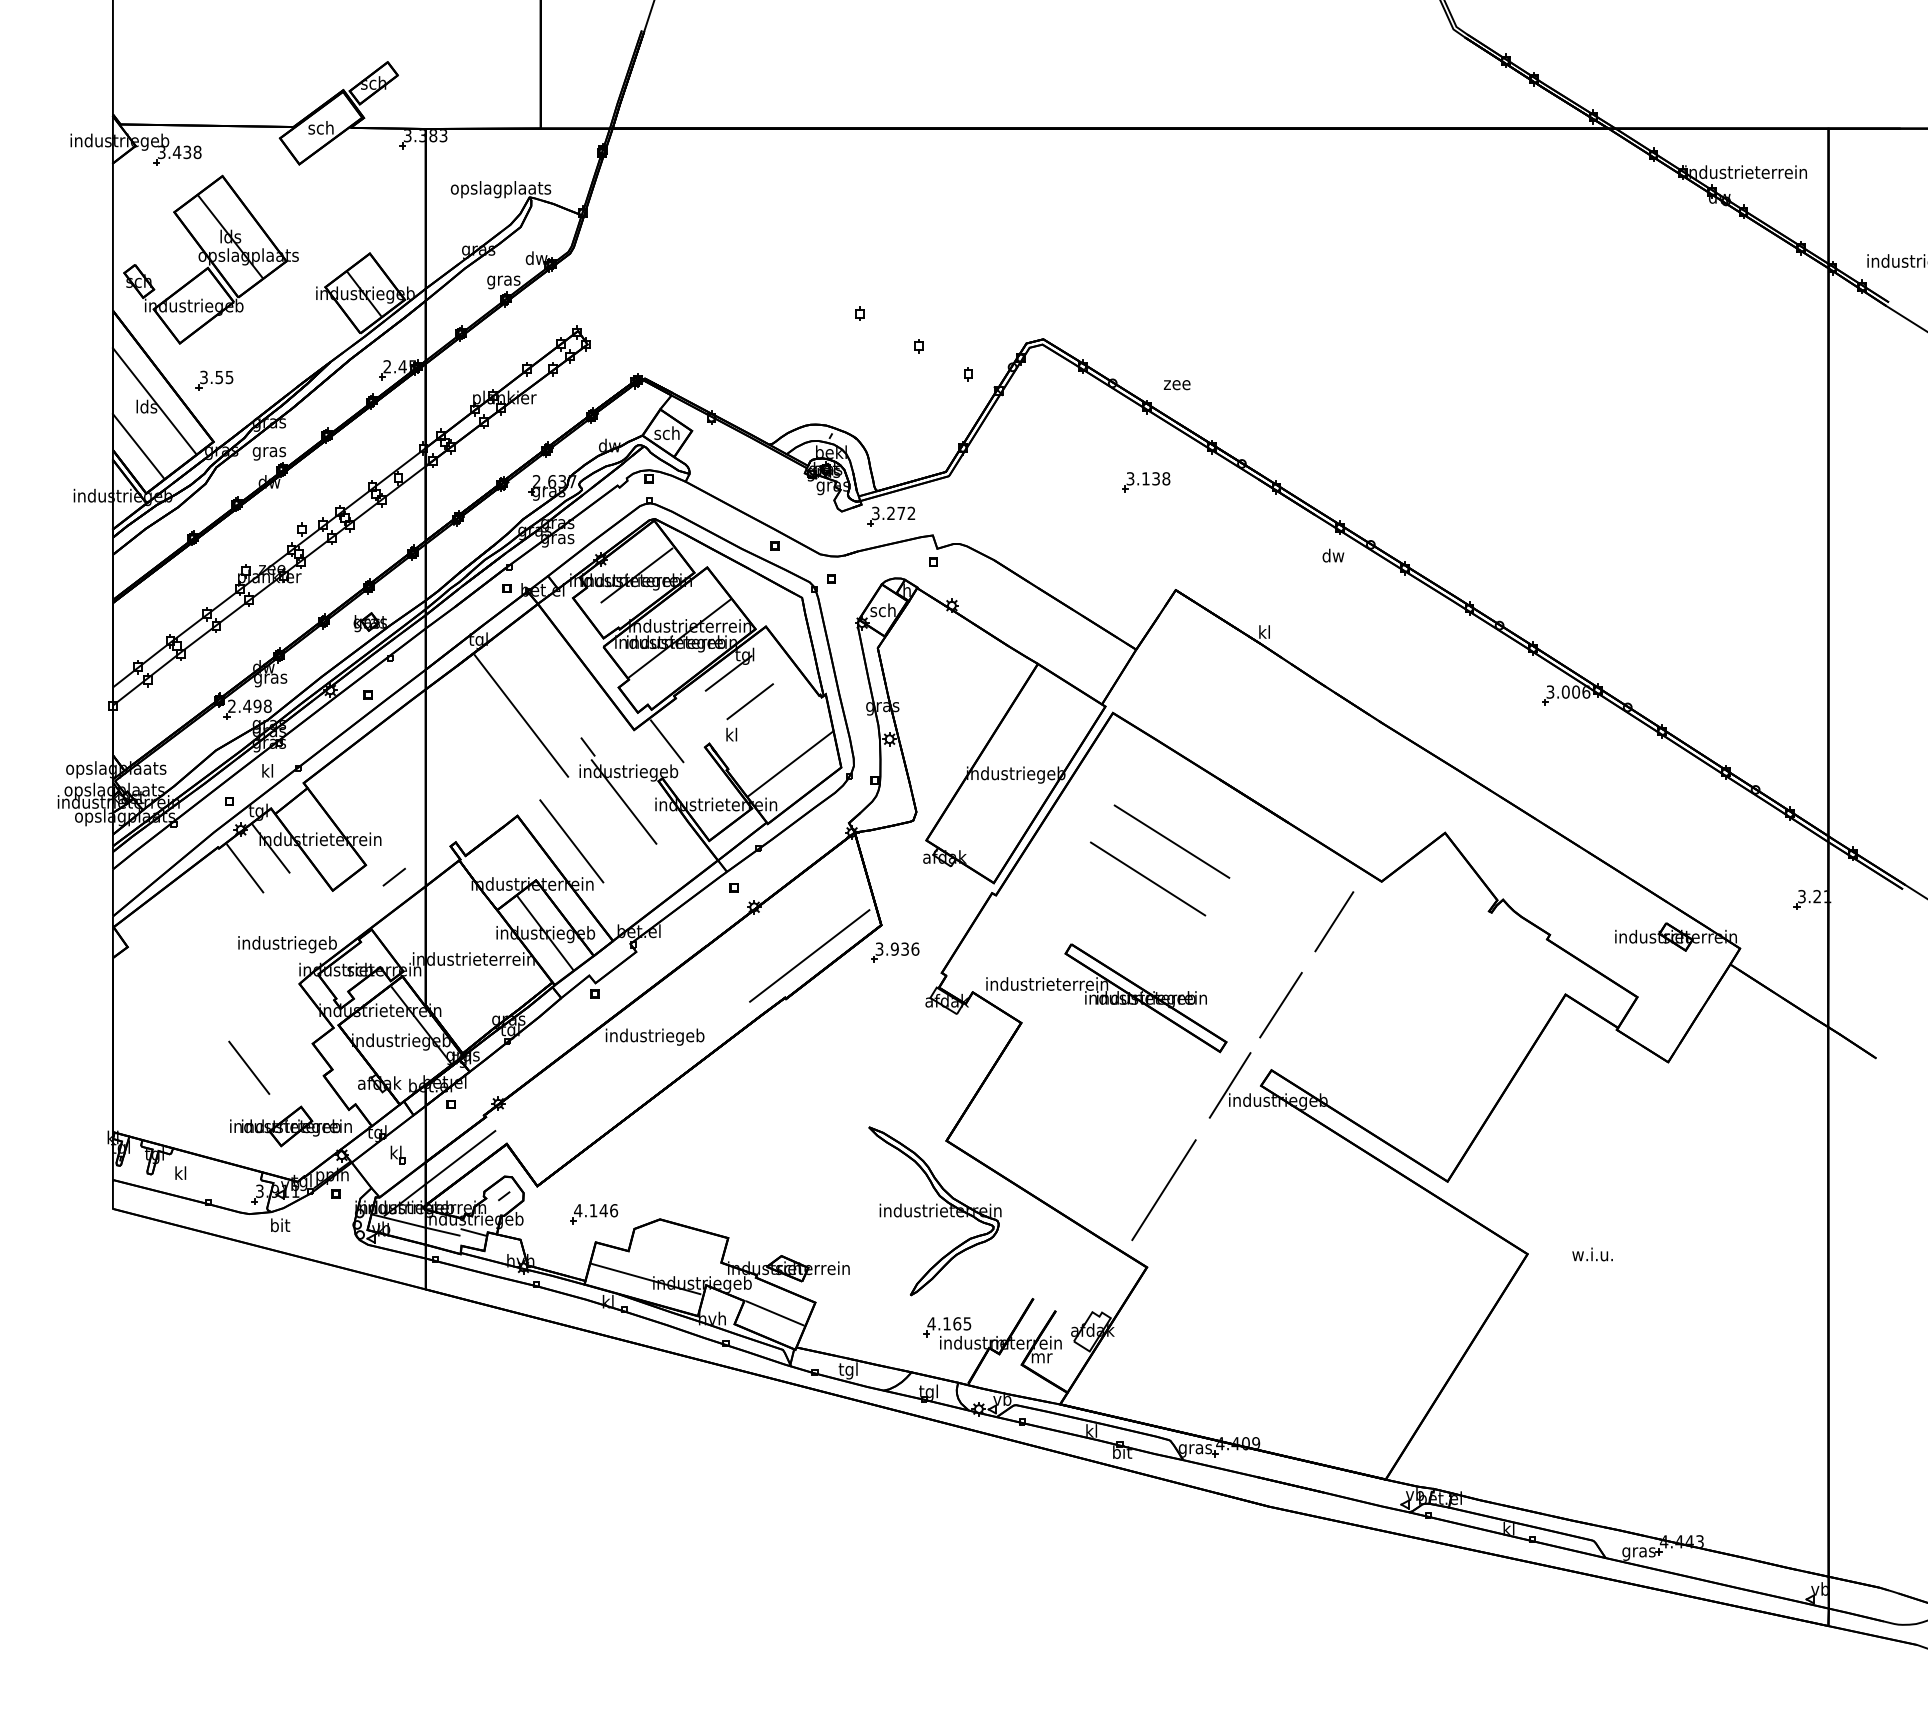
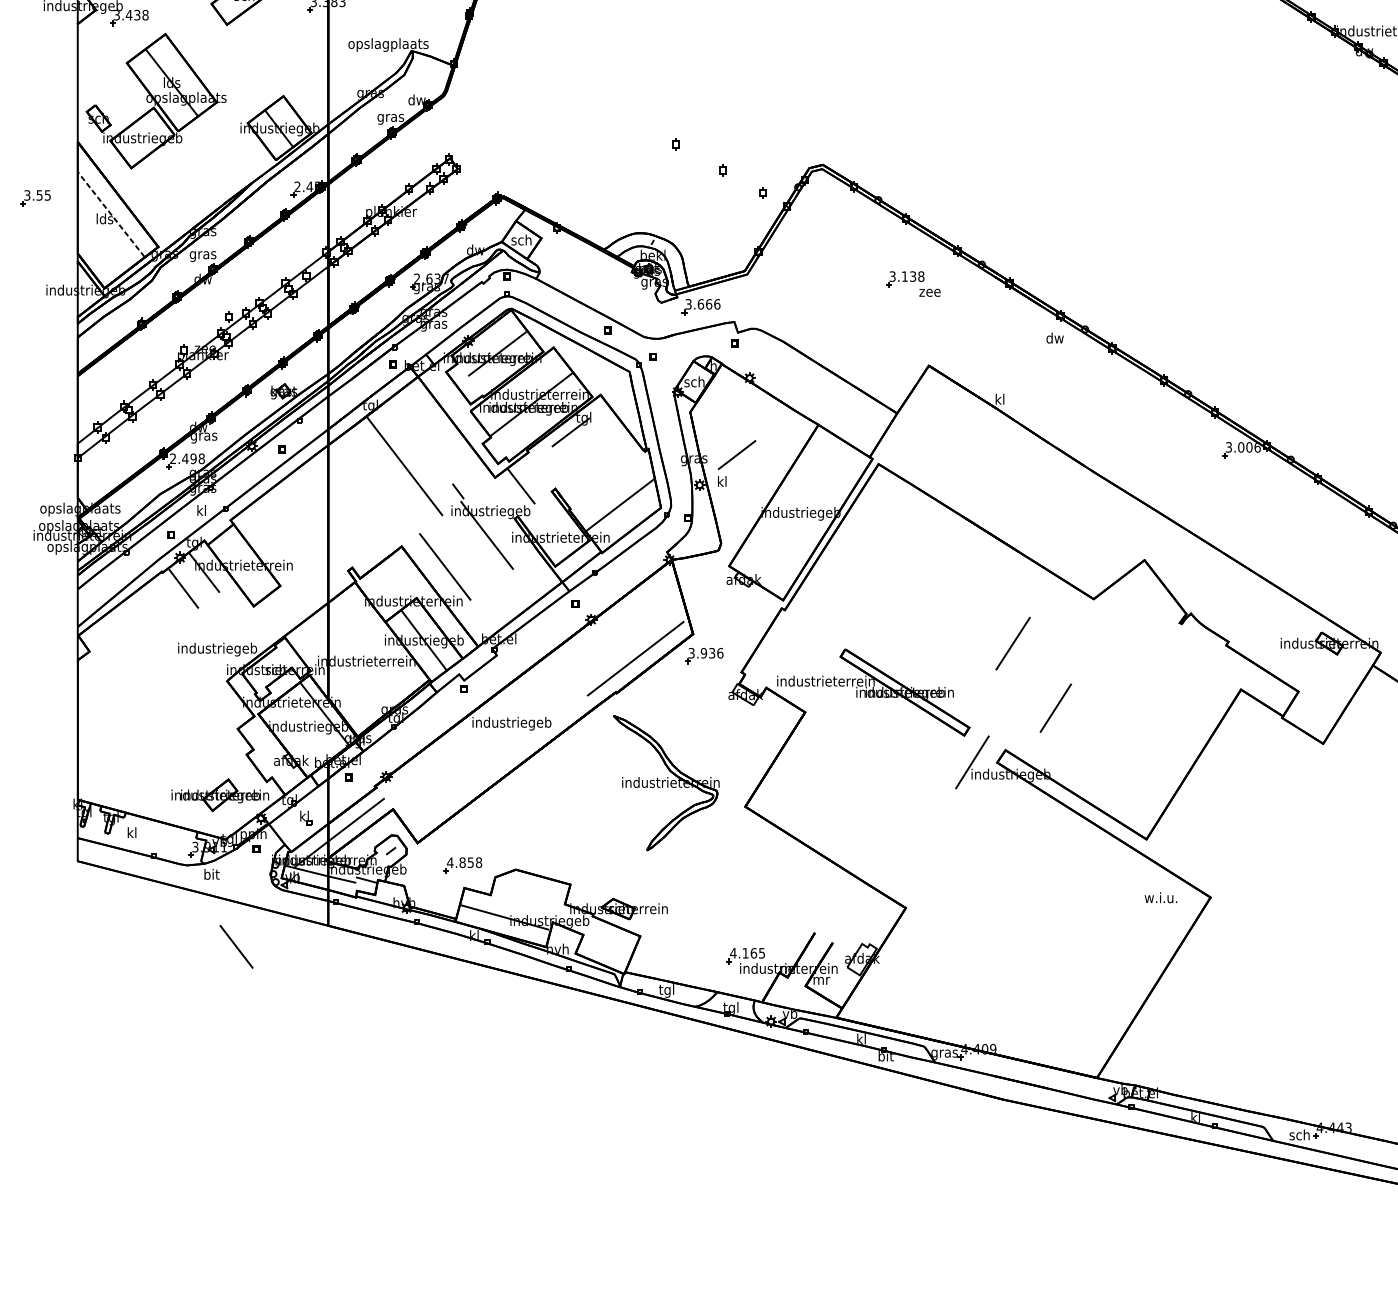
part: (214, 380) -> (35, 197), moved
text: (1176, 385) -> (929, 293), moved
line: (154, 401) -> (111, 214), solid -> dashed
line: (138, 446) -> (98, 250), removed
text: (901, 513) -> (709, 304), 3.272 -> 3.666
part: (744, 707) -> (732, 459), moved
line: (1171, 841) -> (925, 567), removed
line: (393, 876) -> (302, 595), removed
line: (1148, 878) -> (907, 596), removed
line: (1334, 921) -> (1055, 707), moved
line: (1280, 1004) -> (1012, 643), moved
line: (249, 1067) -> (236, 946), moved
line: (1163, 1190) -> (919, 846), removed
text: (603, 1210) -> (470, 862), 4.146 -> 4.858
part: (934, 1211) -> (665, 783), moved
text: (1592, 1254) -> (1160, 897), moved
line: (774, 1313) -> (607, 945), removed
text: (1638, 1551) -> (1299, 1135), gras -> sch

